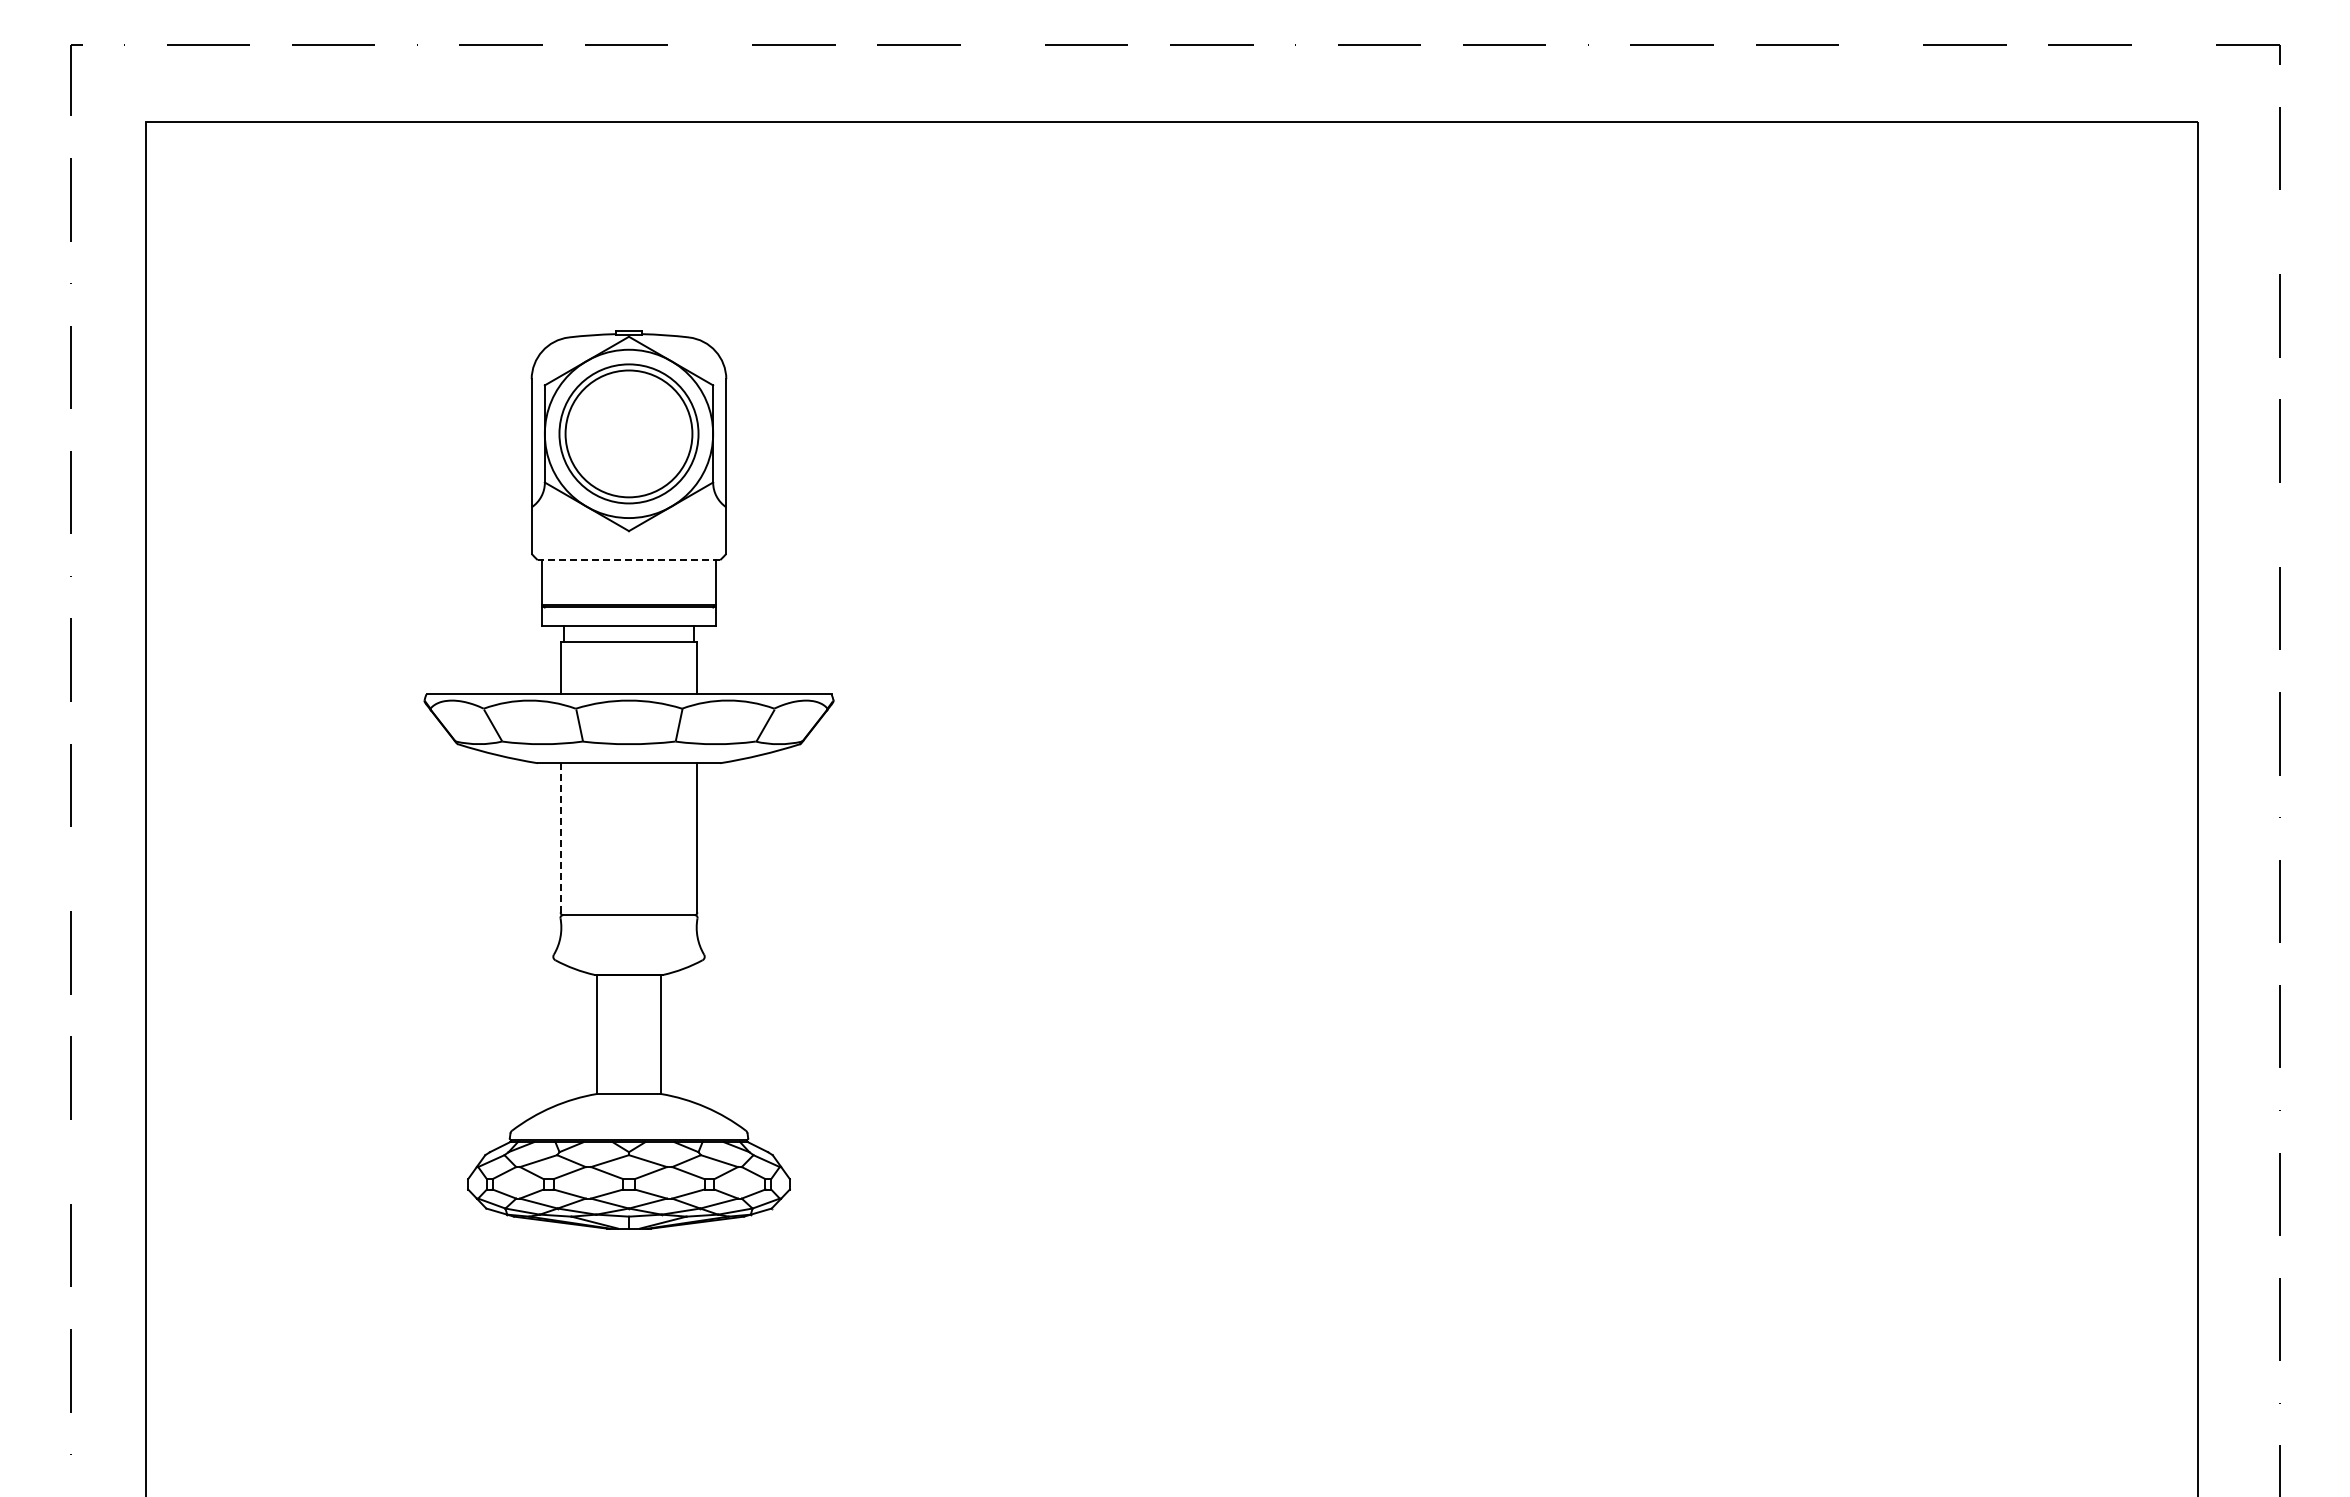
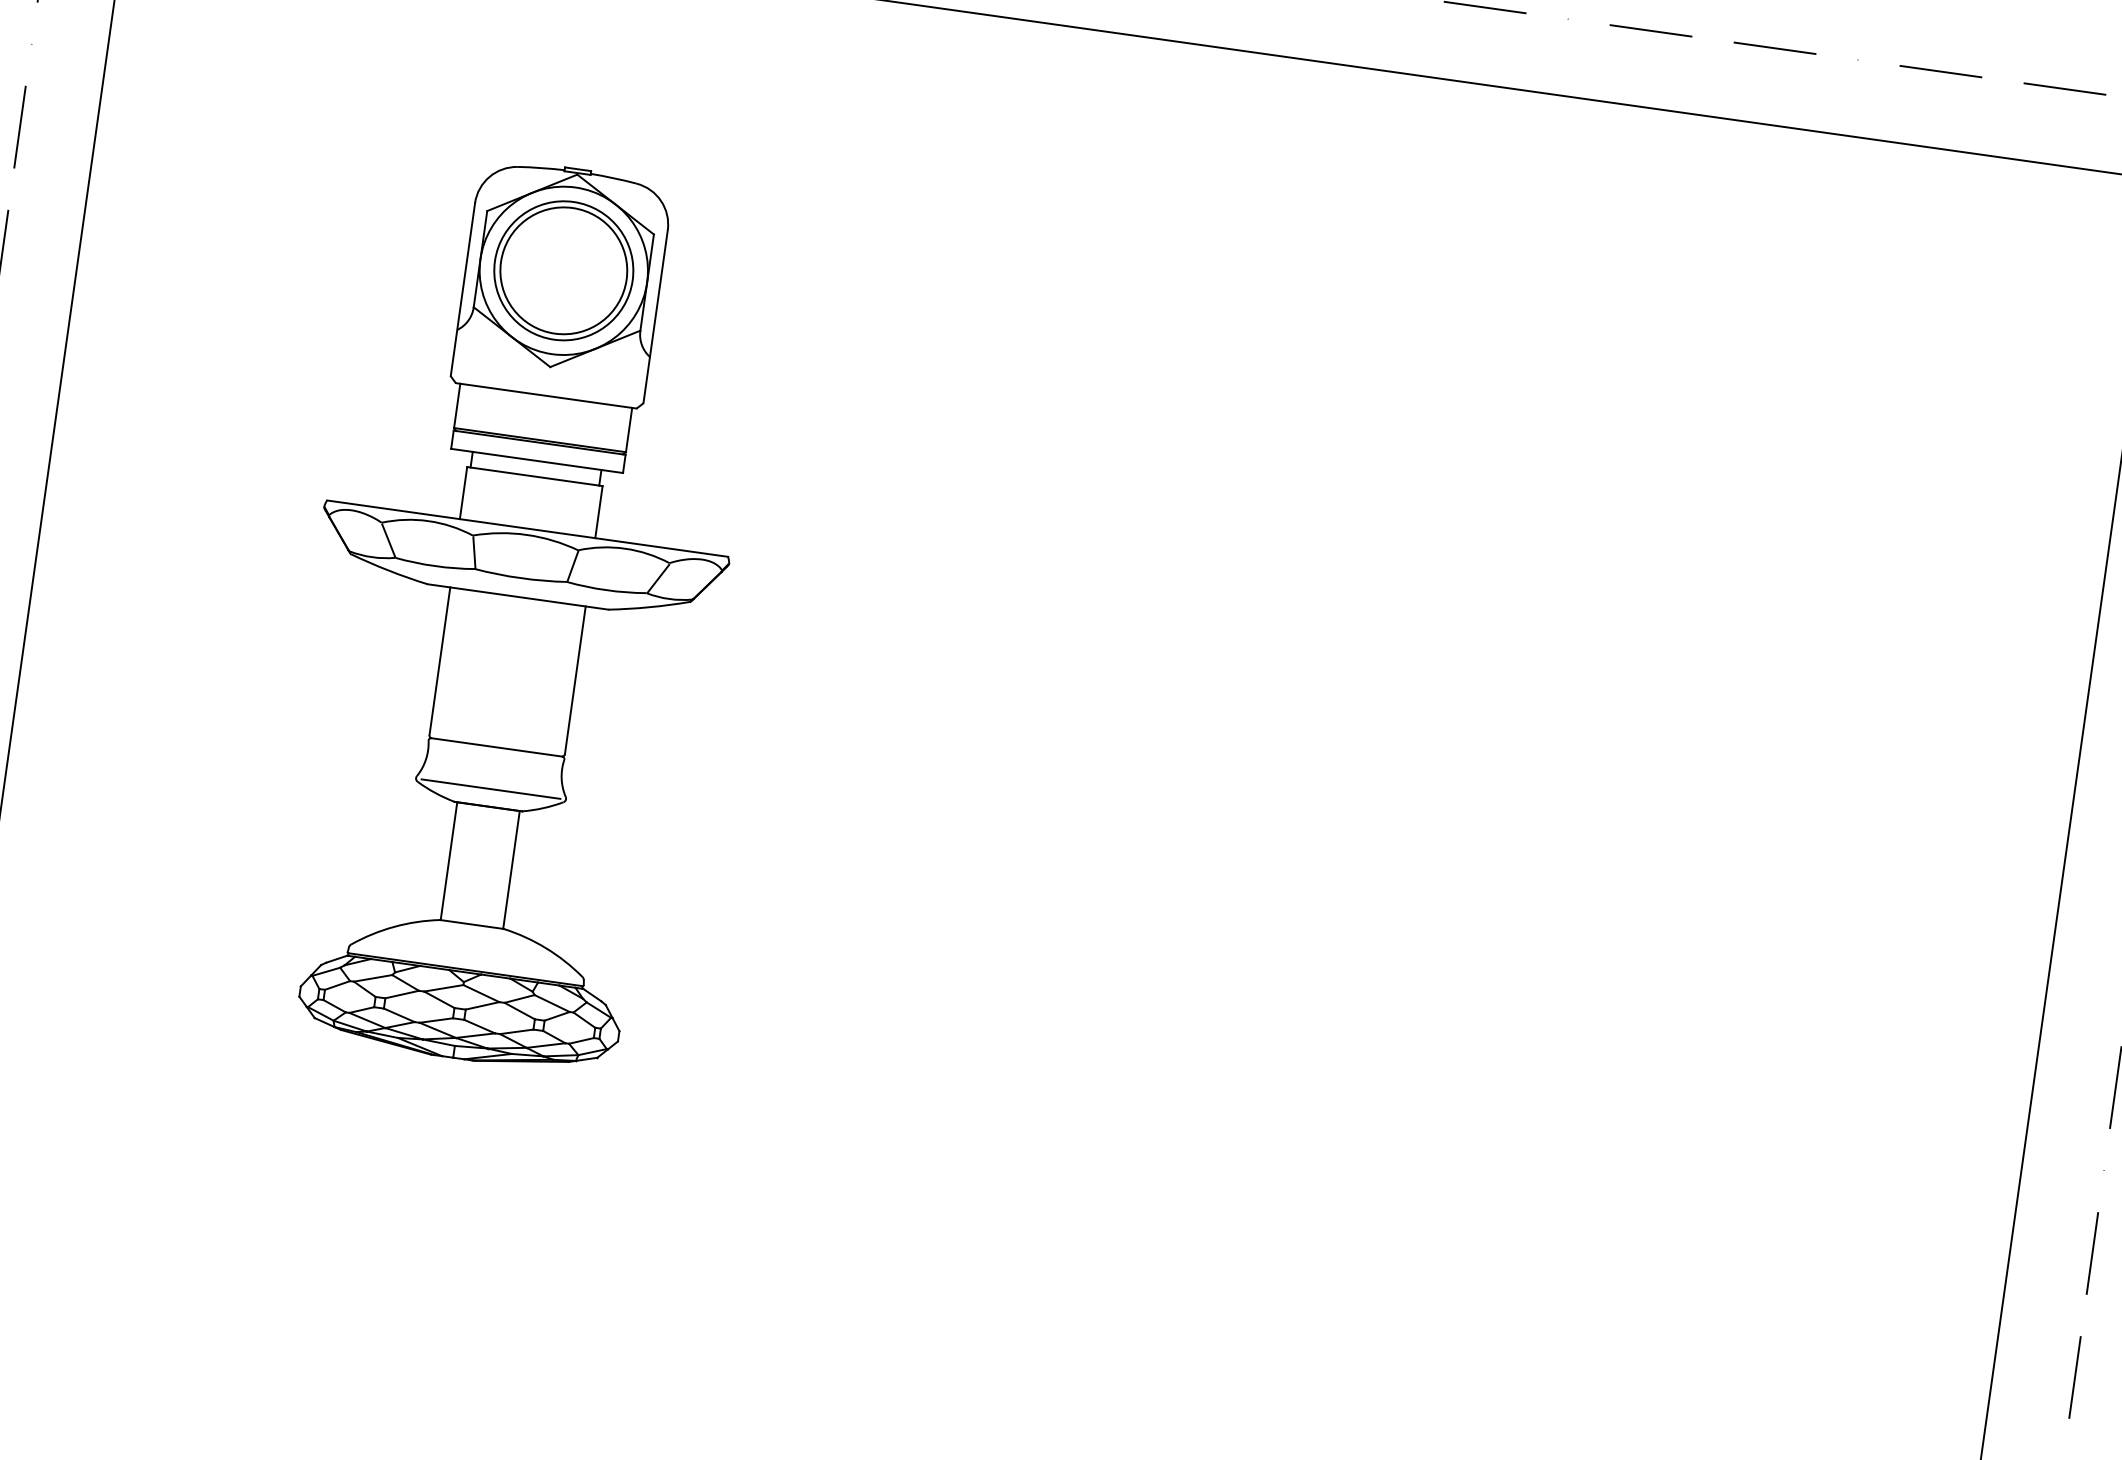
line: (628, 560) -> (545, 396), dashed -> solid
line: (560, 837) -> (439, 660), dashed -> solid
line: (629, 957) -> (491, 789), added

